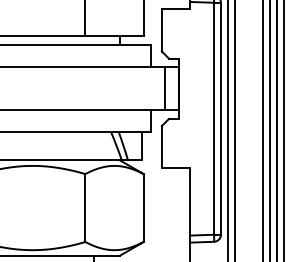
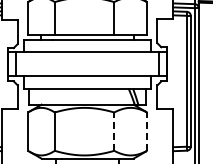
line: (85, 207) -> (114, 131), solid -> dashed
line: (144, 207) -> (147, 131), solid -> dashed

